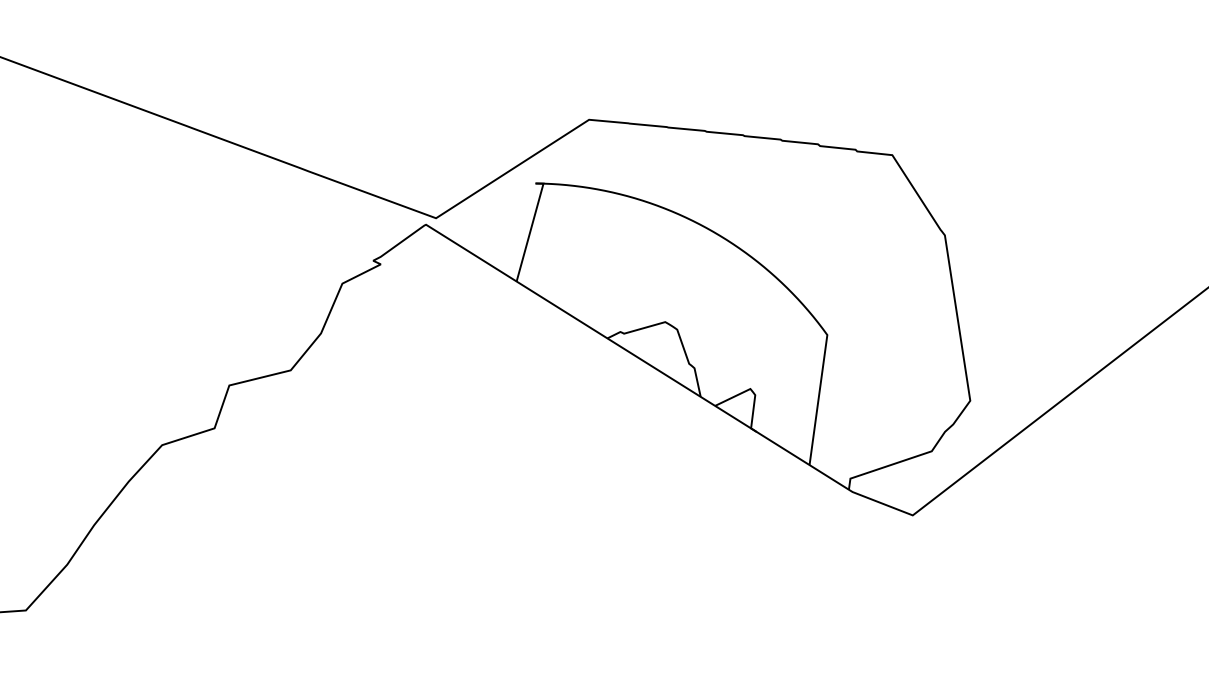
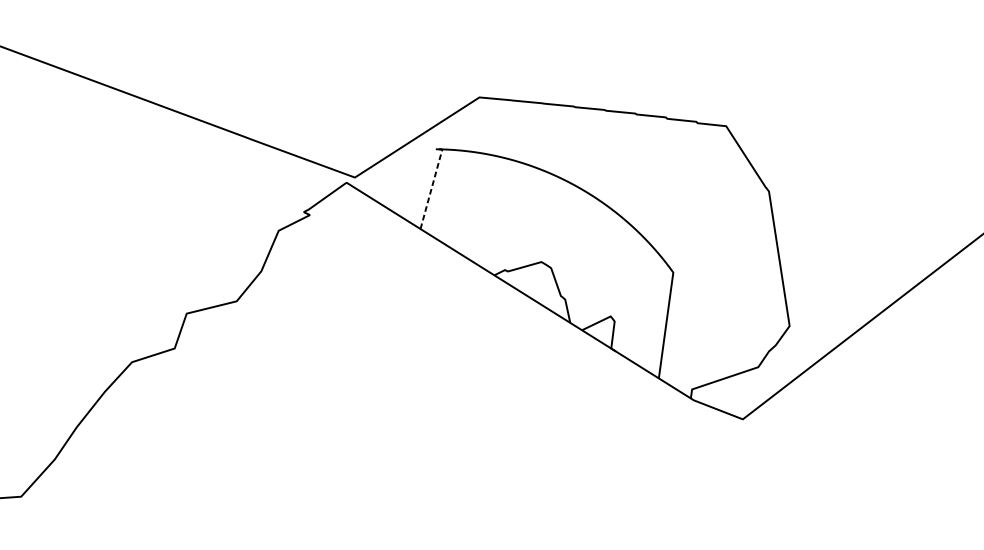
line: (531, 226) -> (432, 184), solid -> dashed

